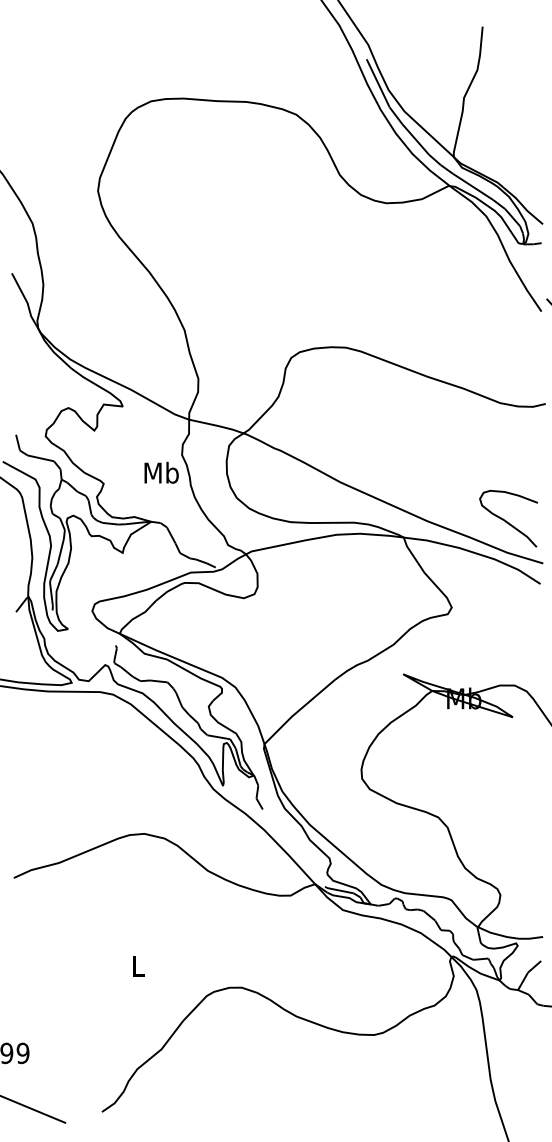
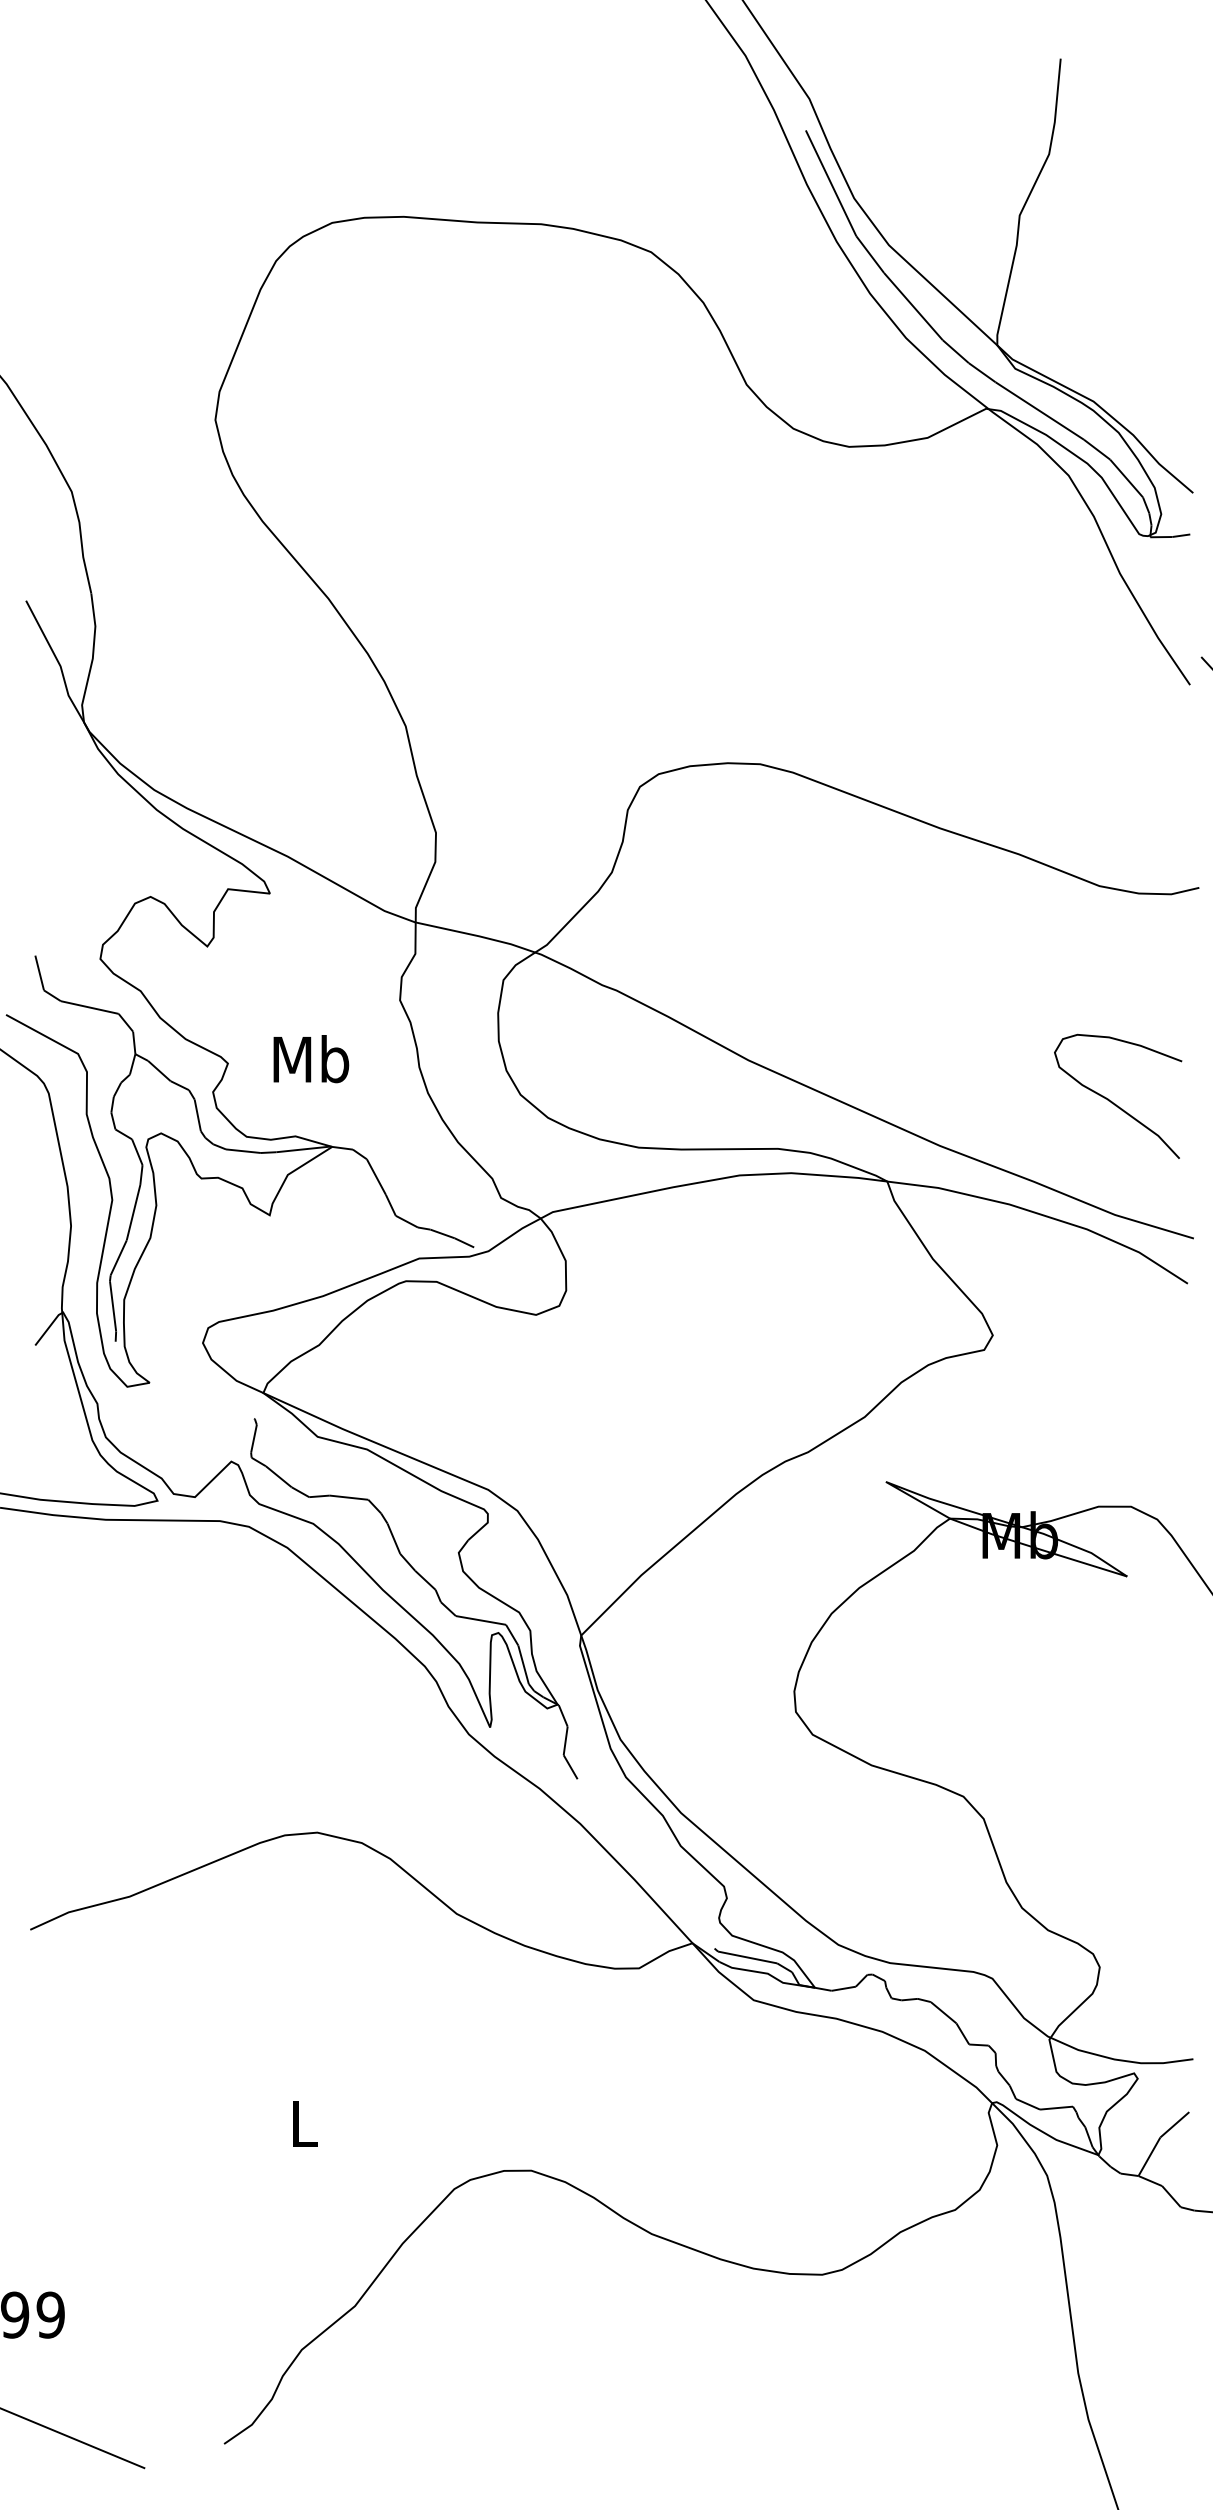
text: (161, 472) -> (310, 1058), moved
curve: (506, 520) -> (1113, 1100), moved

